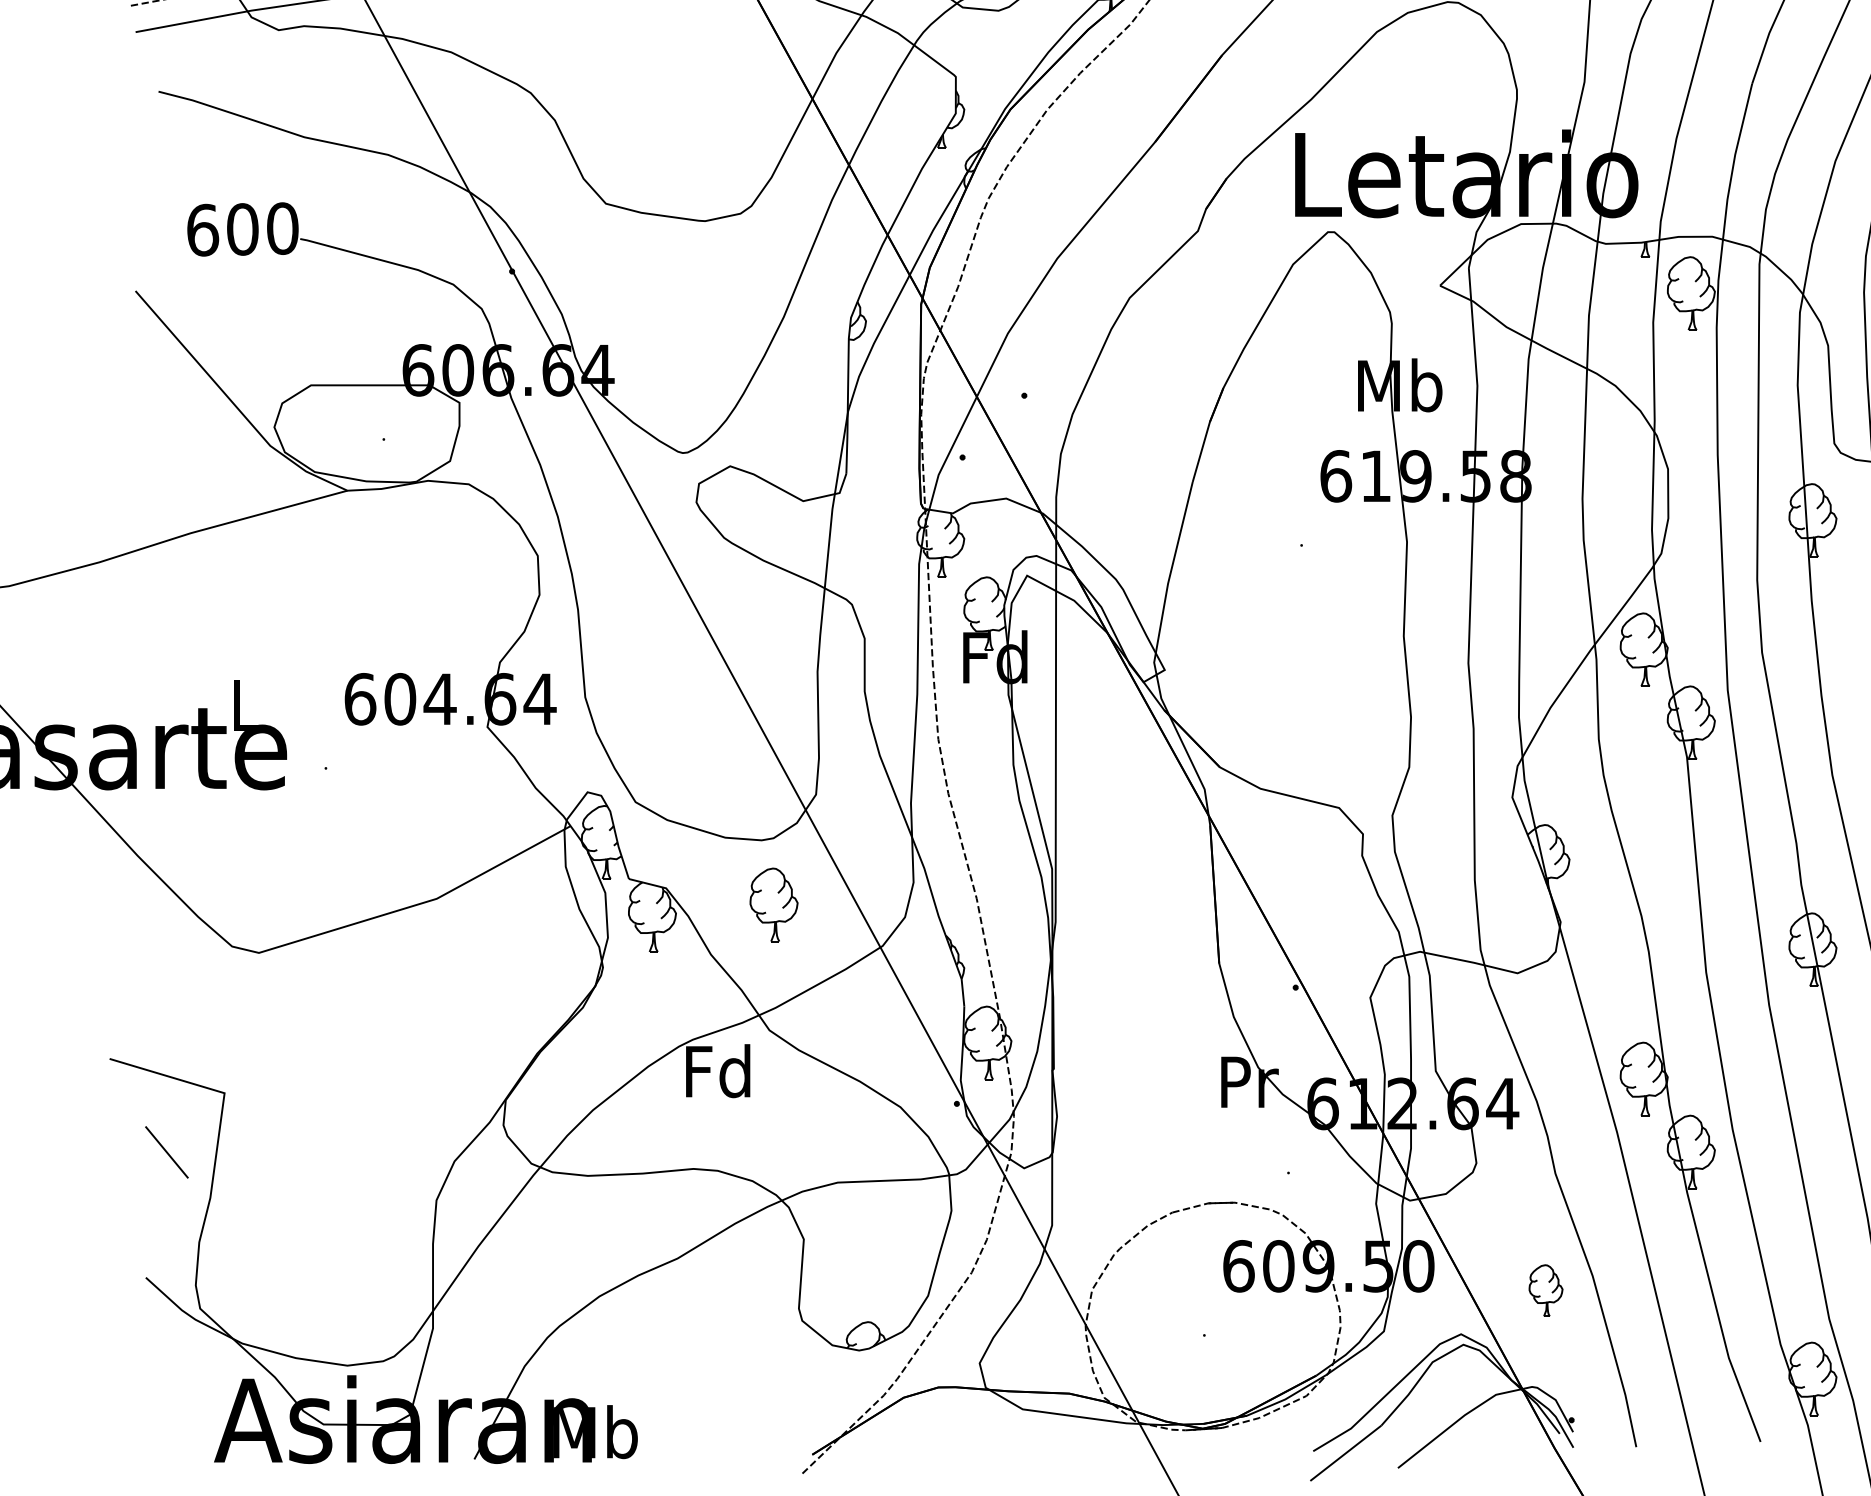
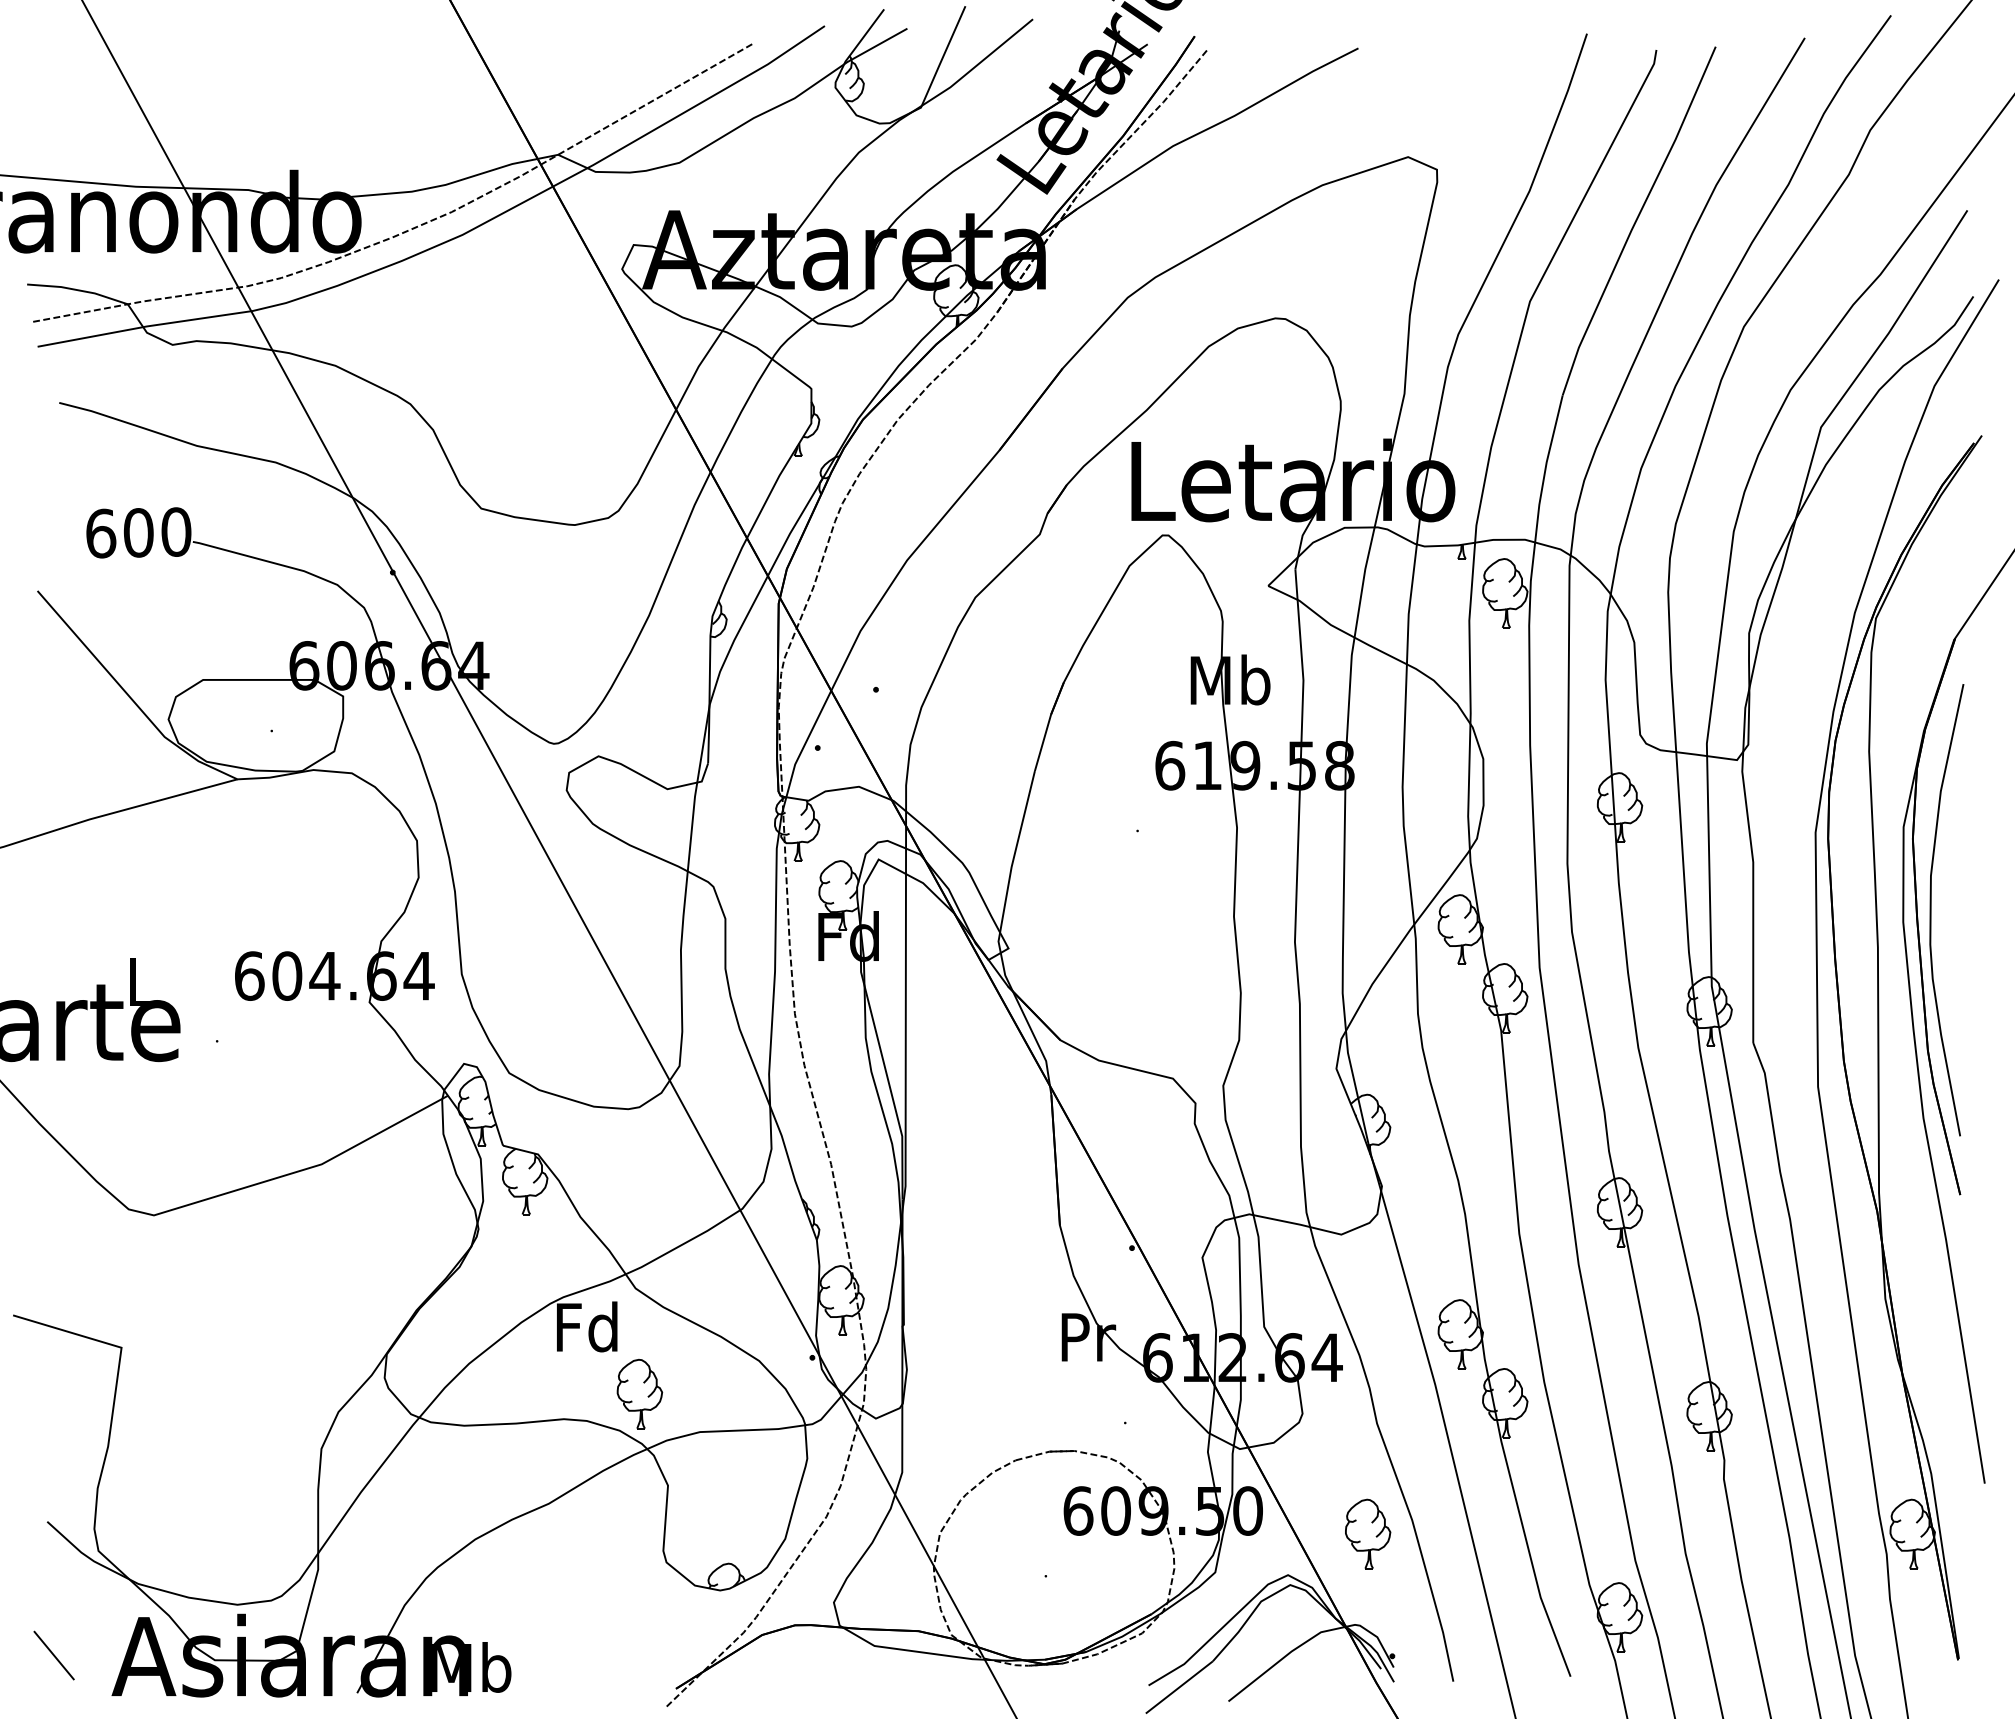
part: (773, 905) -> (639, 1394), moved
line: (166, 1152) -> (53, 1655), moved
part: (1546, 1290) -> (1368, 1533), size x1.43

